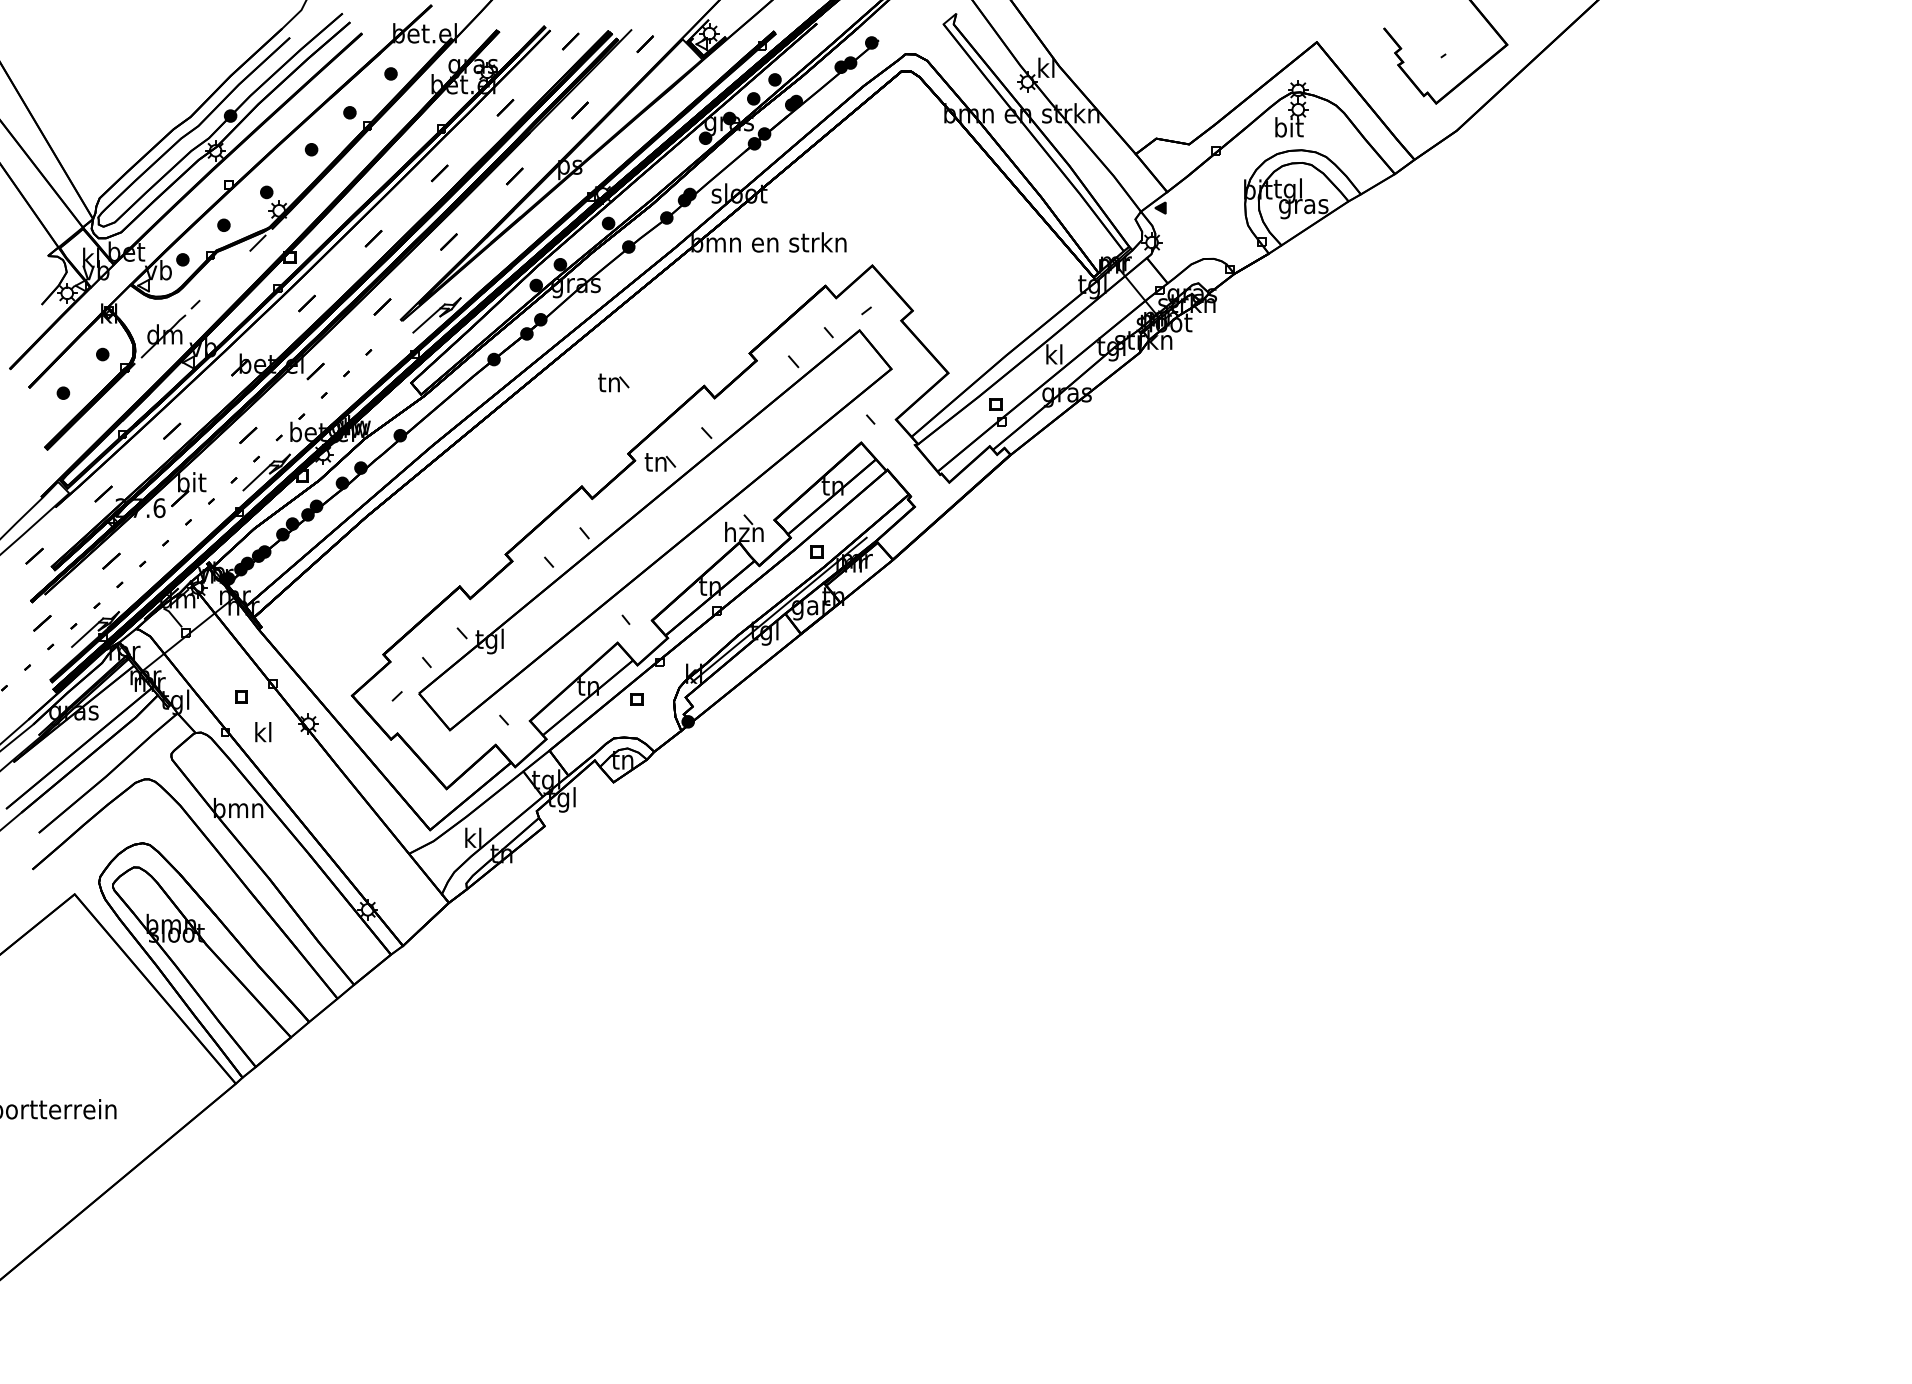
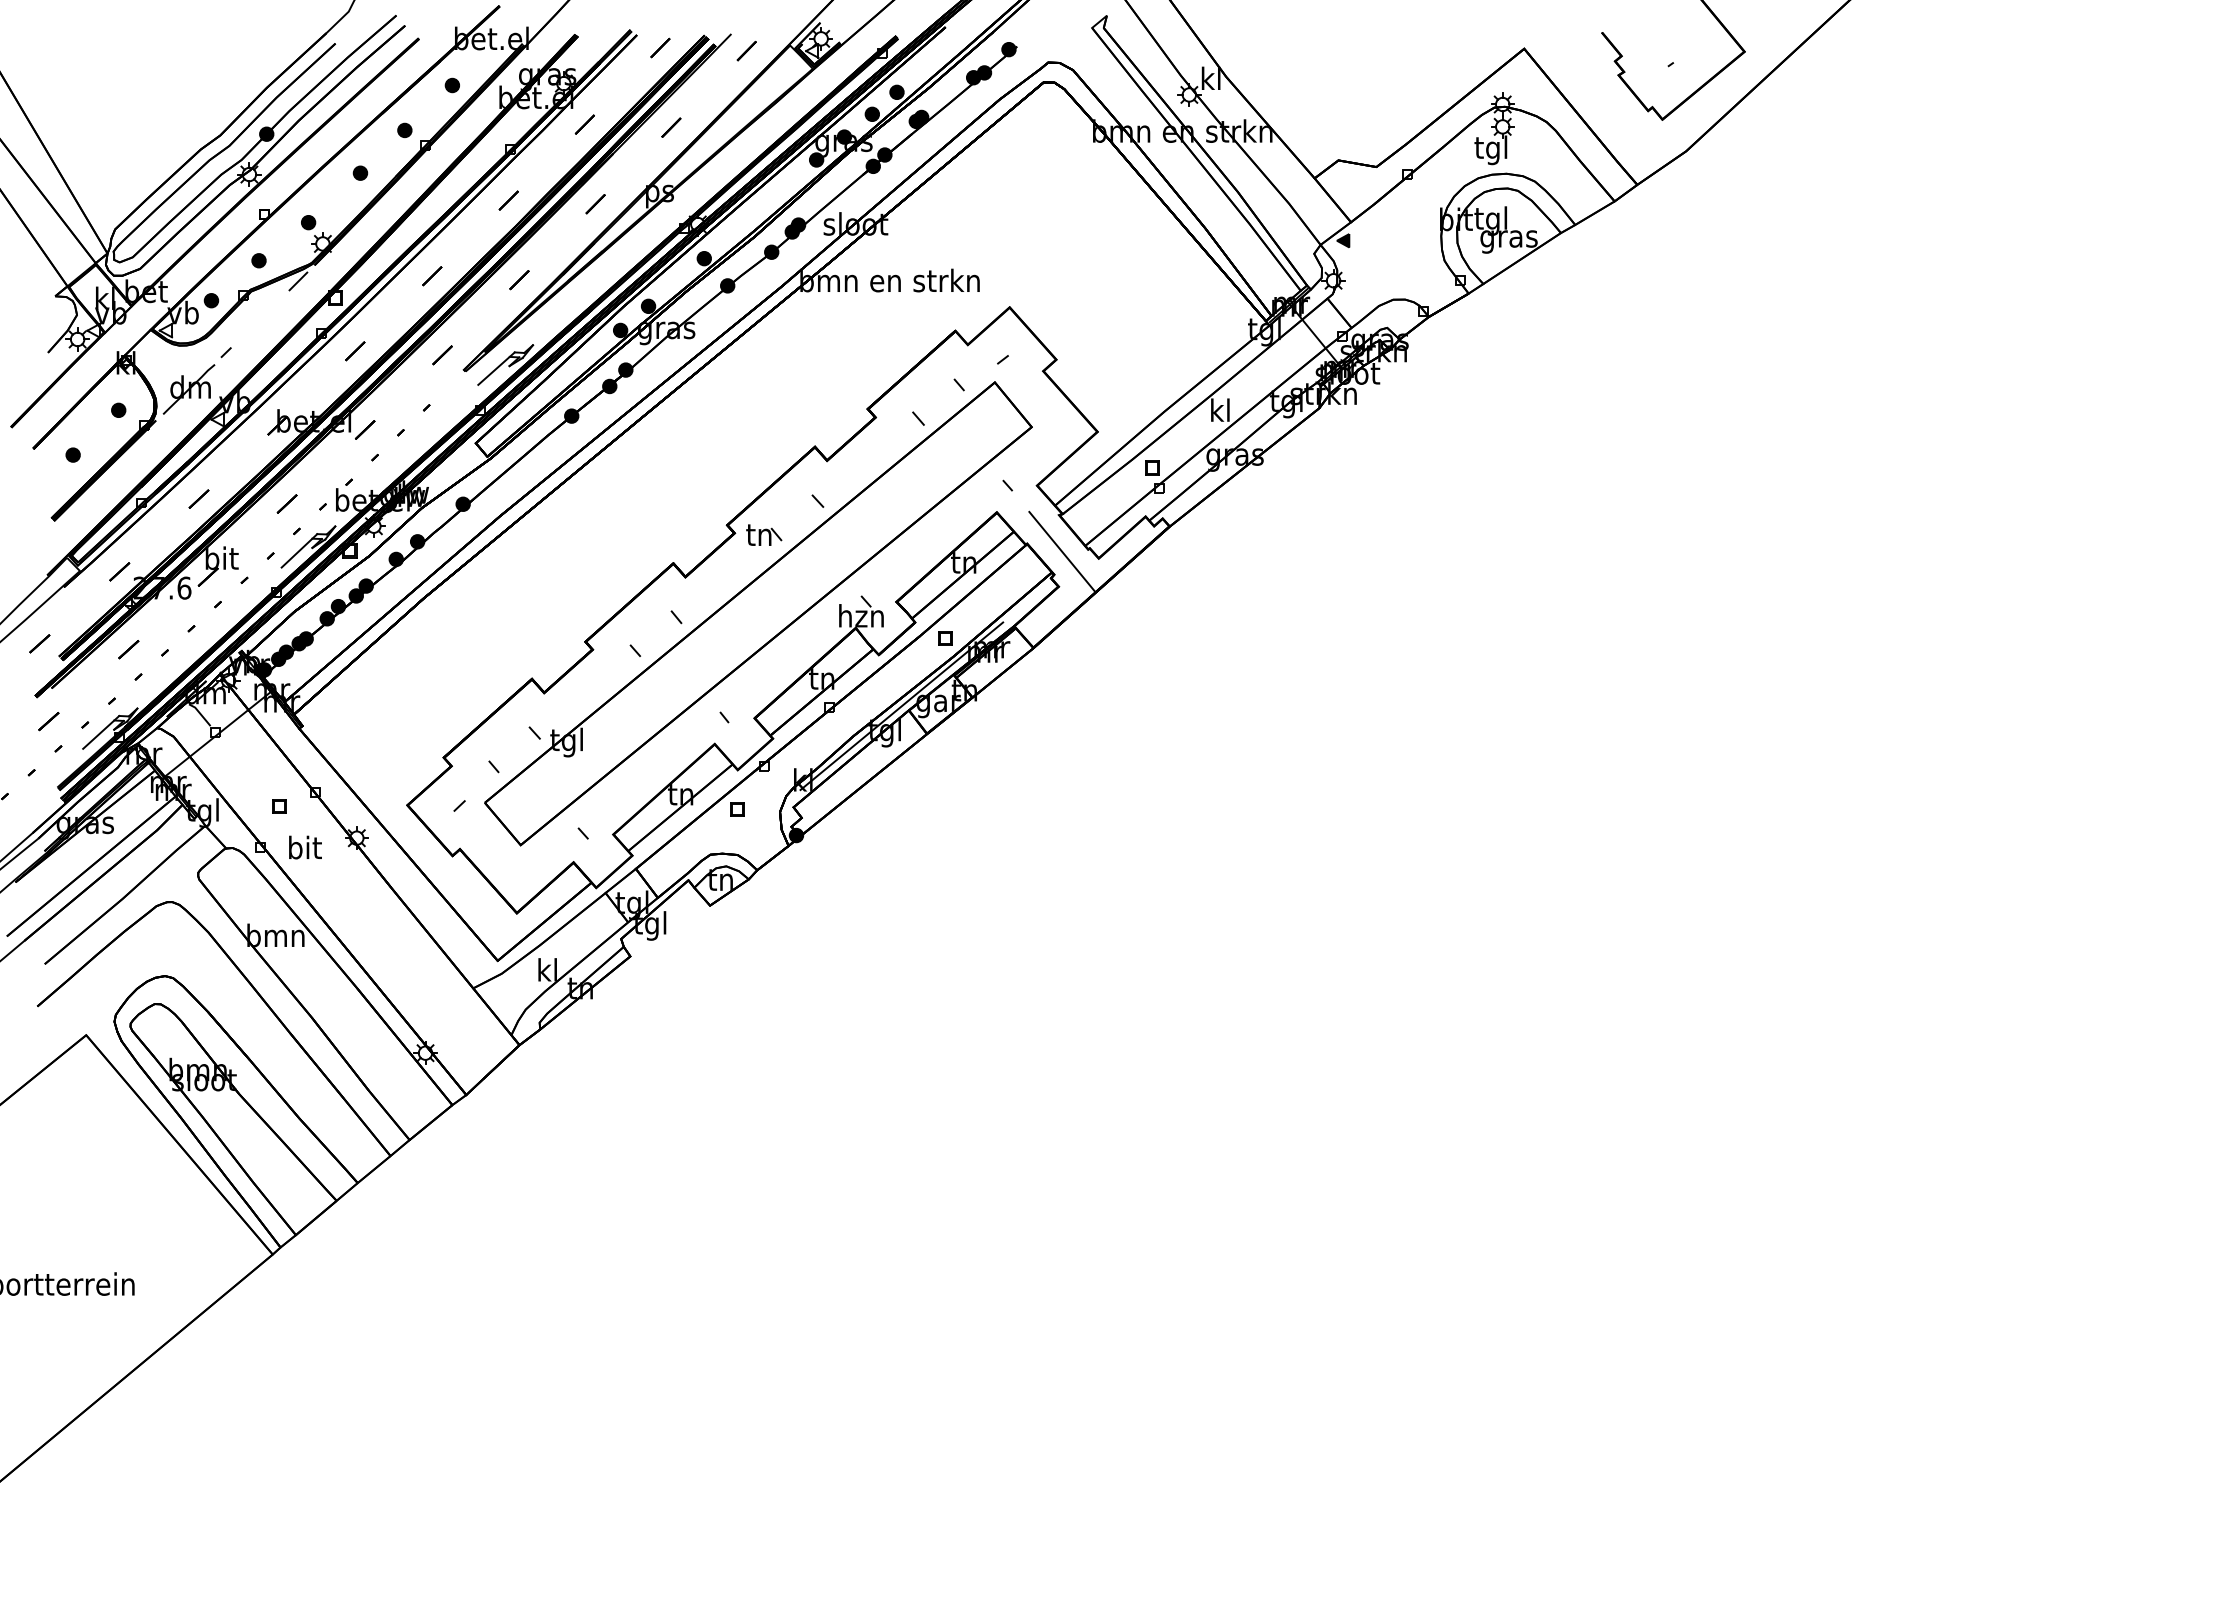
text: (1288, 130) -> (1491, 150), bit -> tgl
part: (613, 382) -> (710, 442), removed
line: (917, 476) -> (1062, 551), added
text: (264, 732) -> (305, 847), kl -> bit

